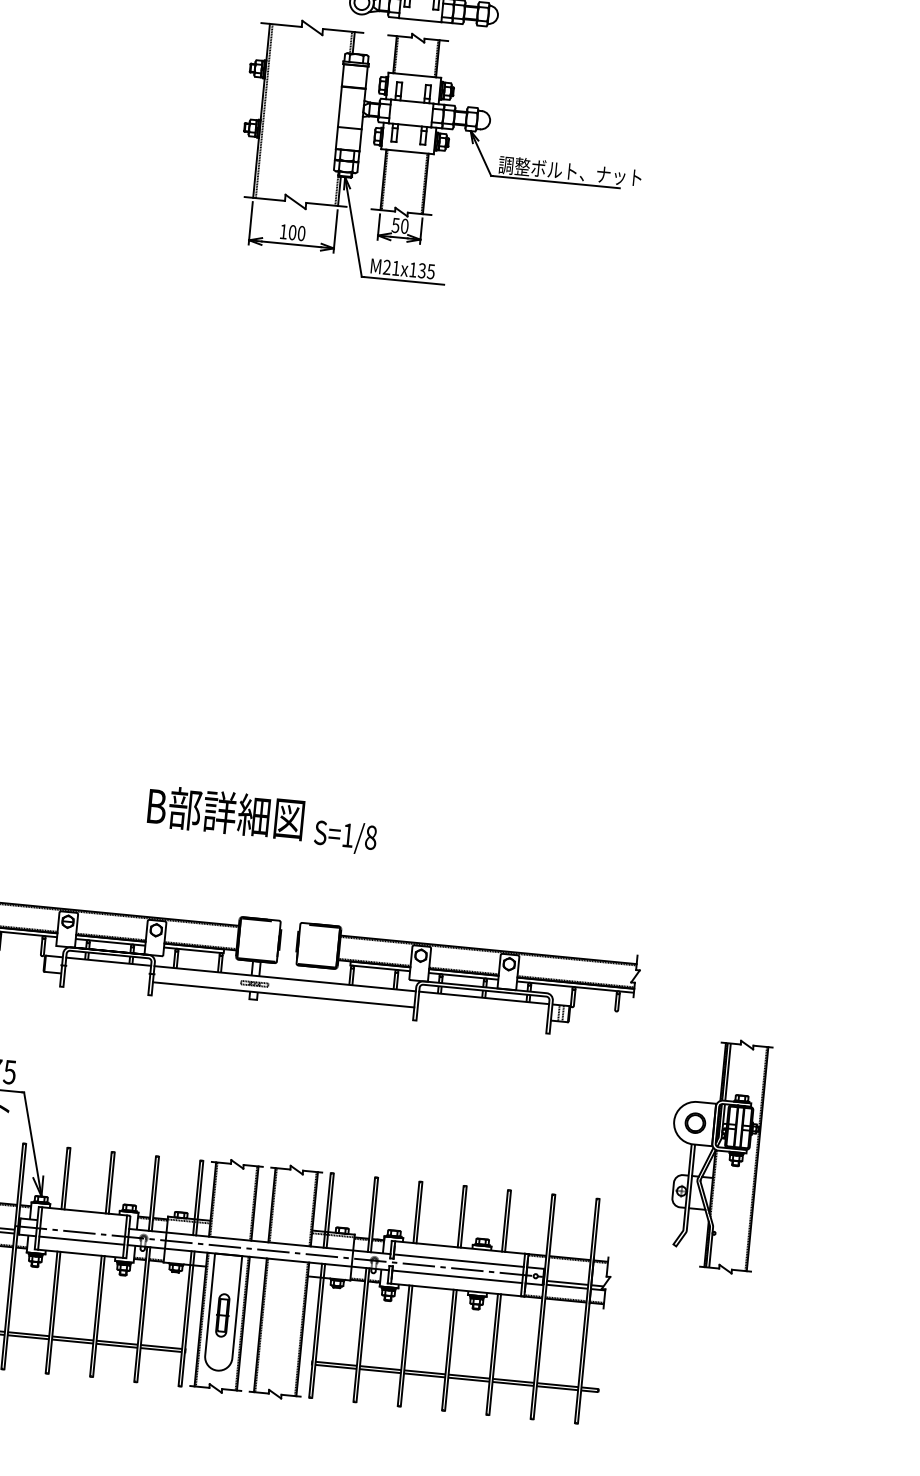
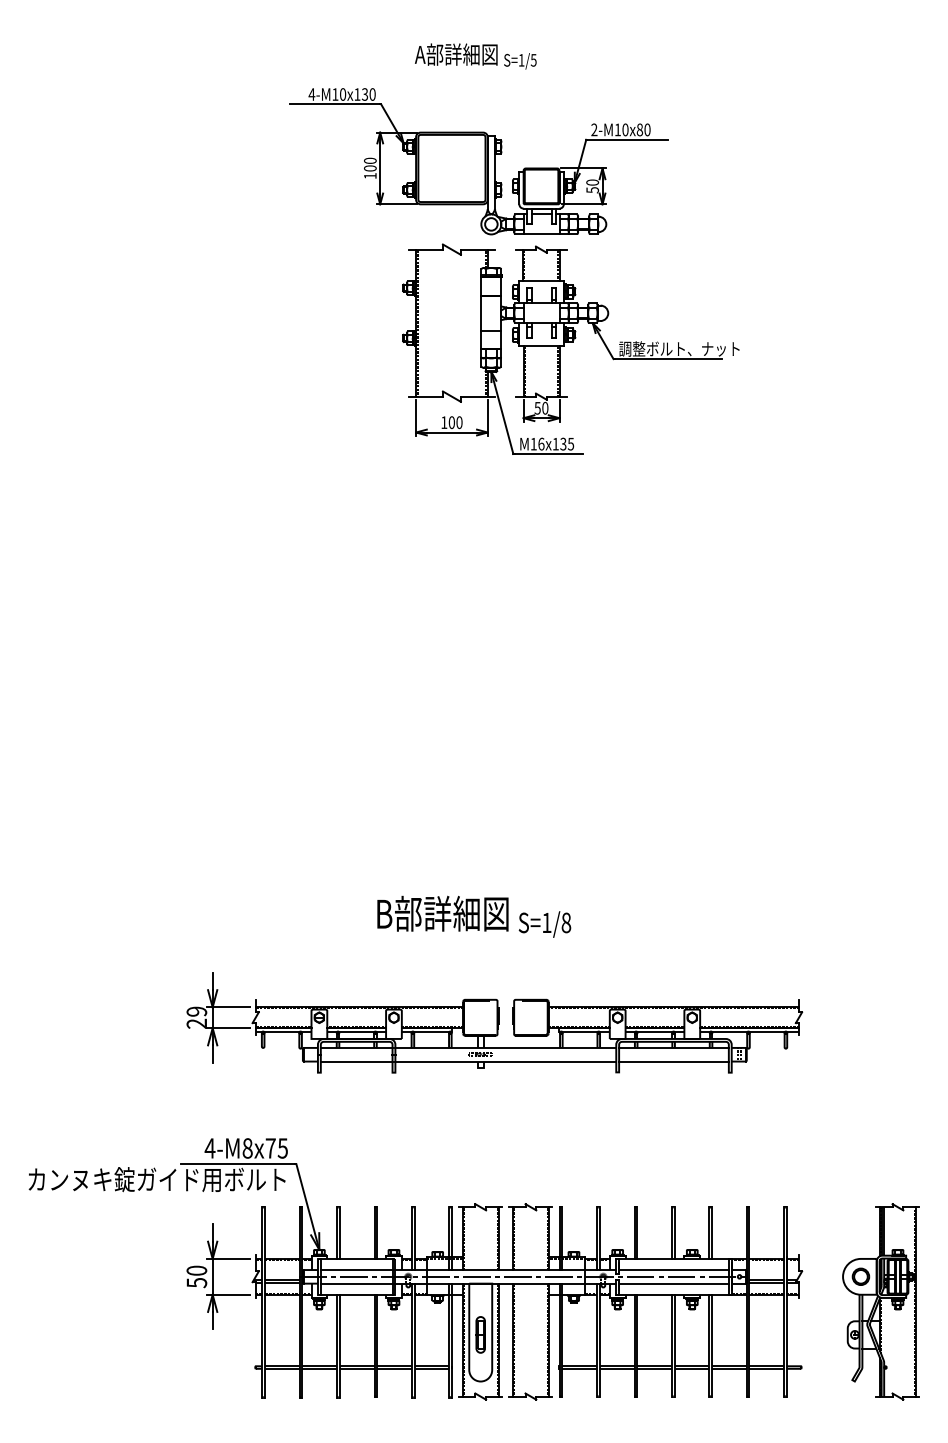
text: (391, 267) -> (537, 443), M21x135 -> M16x135
line: (106, 977) -> (356, 1061), added
line: (482, 1013) -> (673, 1061), added
part: (715, 1154) -> (880, 1301), moved
line: (83, 1225) -> (356, 1270), added

